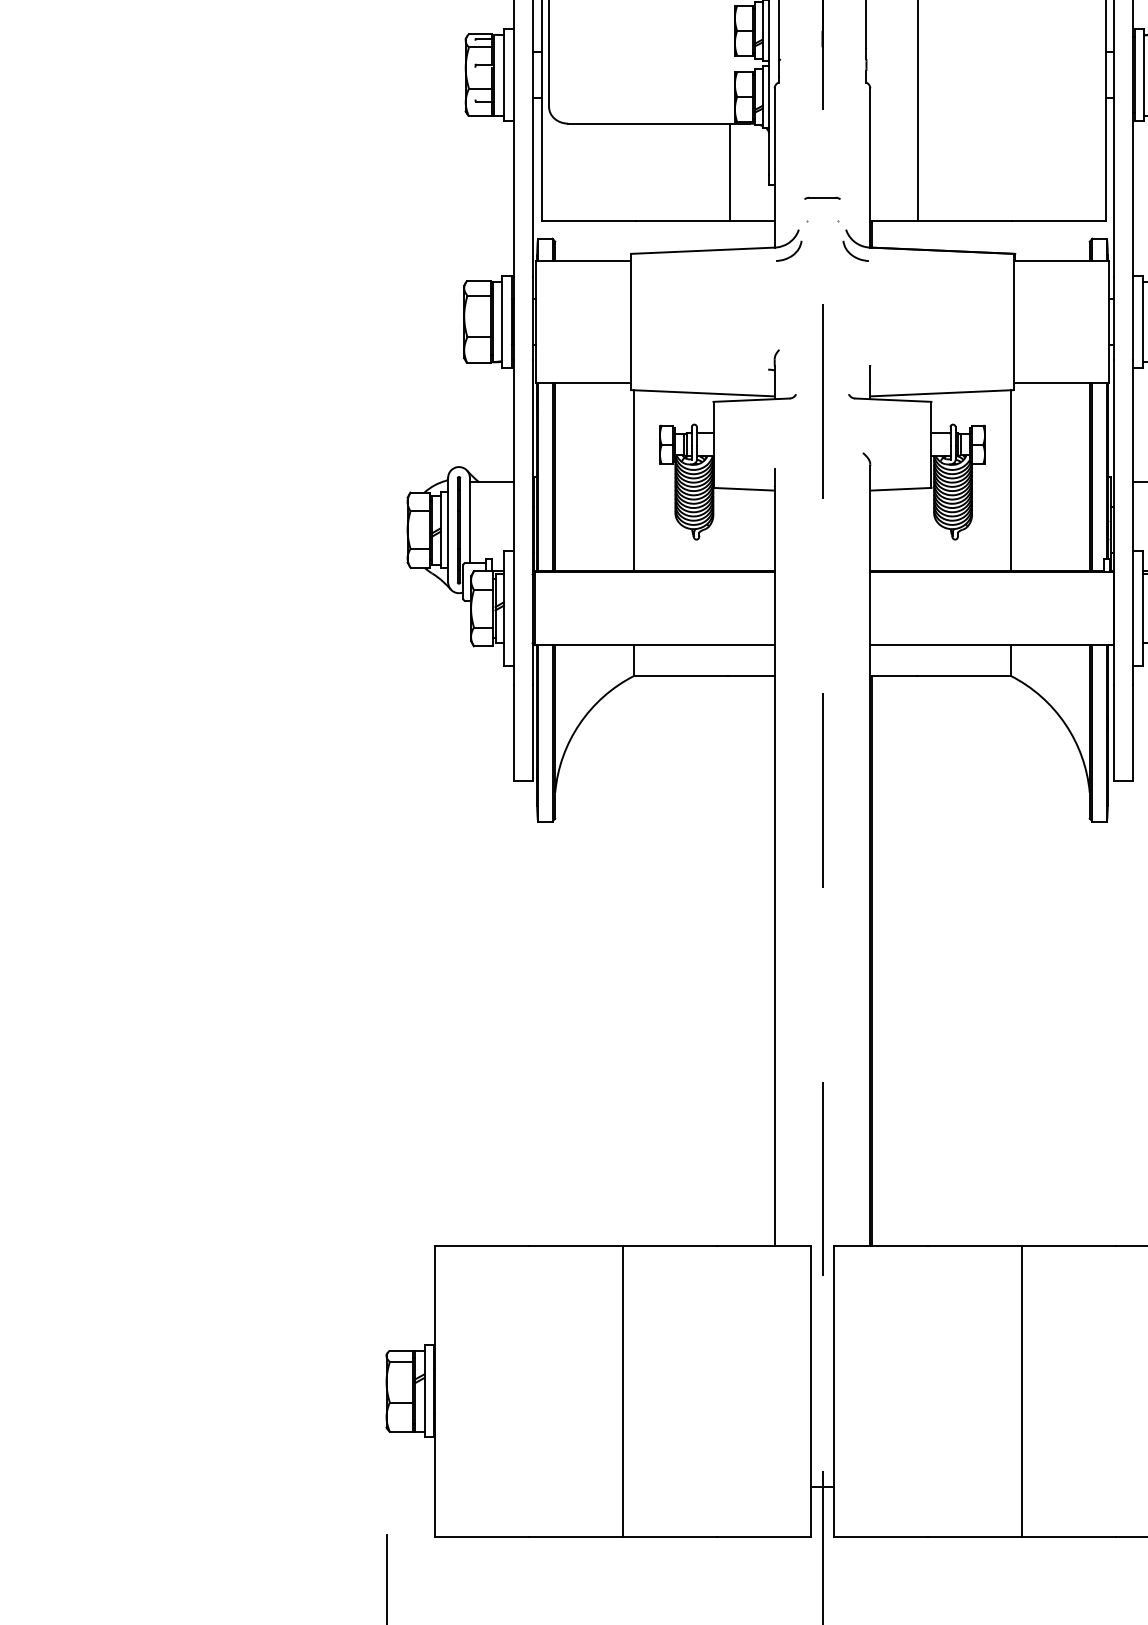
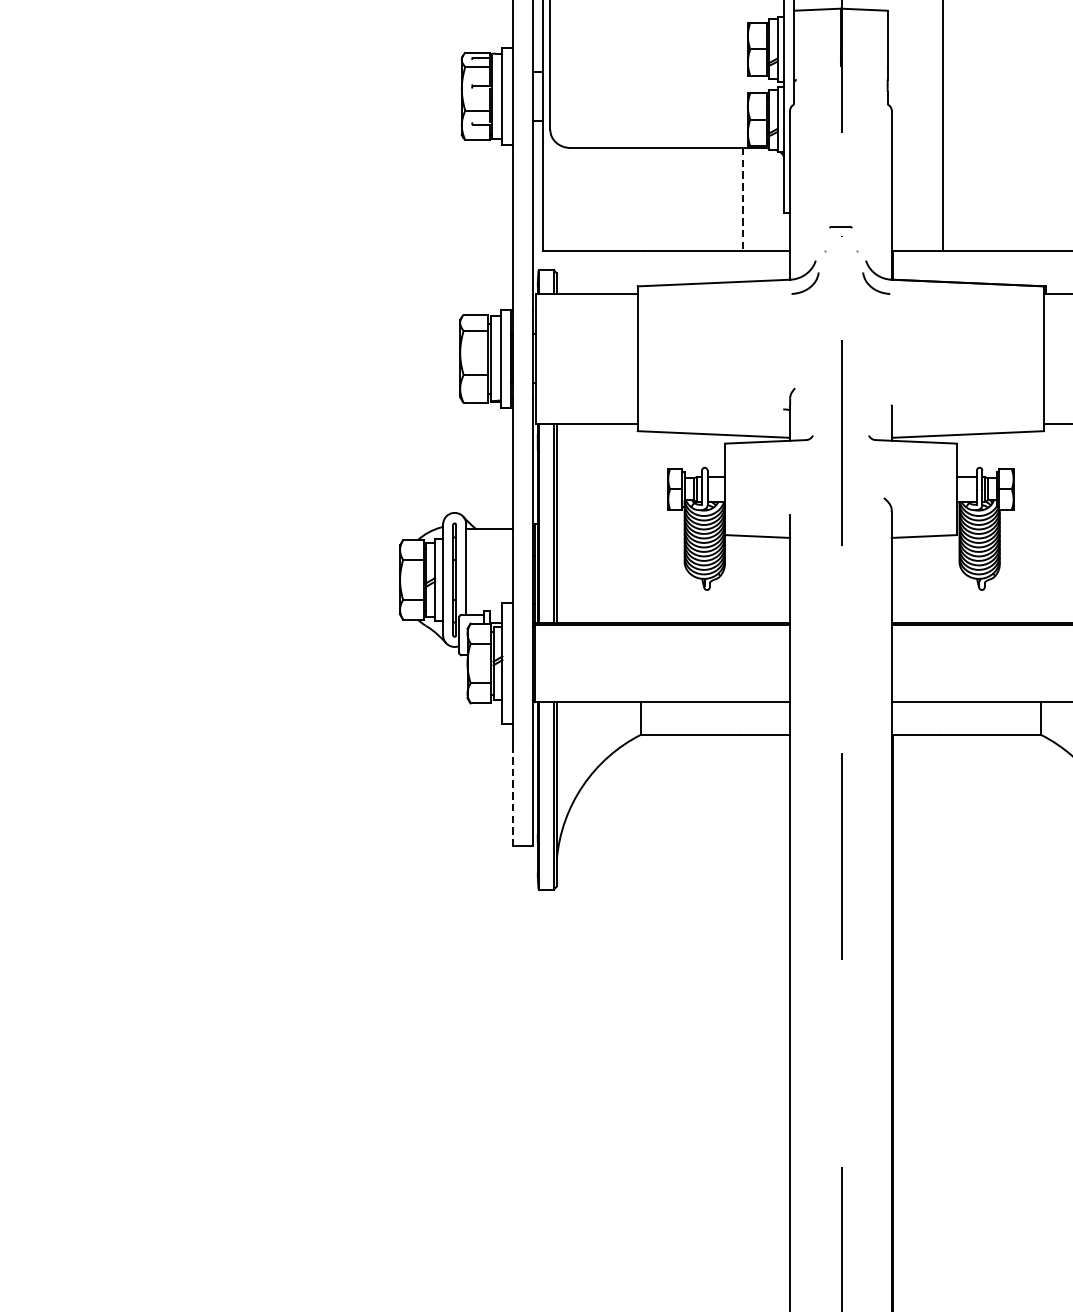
line: (729, 172) -> (742, 199), solid -> dashed
part: (822, 197) -> (840, 226), size x0.6
line: (634, 480) -> (641, 527), removed
line: (1010, 480) -> (1040, 527), removed
line: (513, 733) -> (512, 796), solid -> dashed

